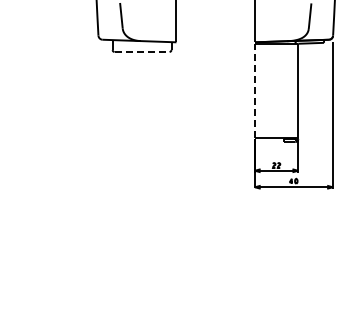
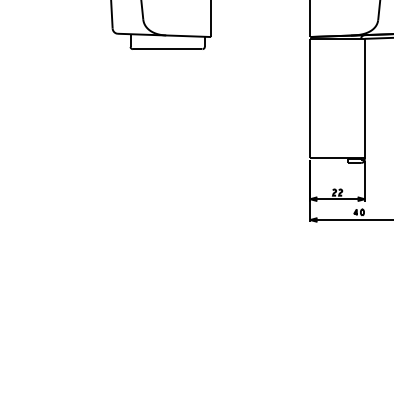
line: (142, 52) -> (168, 49), dashed -> solid
line: (255, 90) -> (310, 97), dashed -> solid

